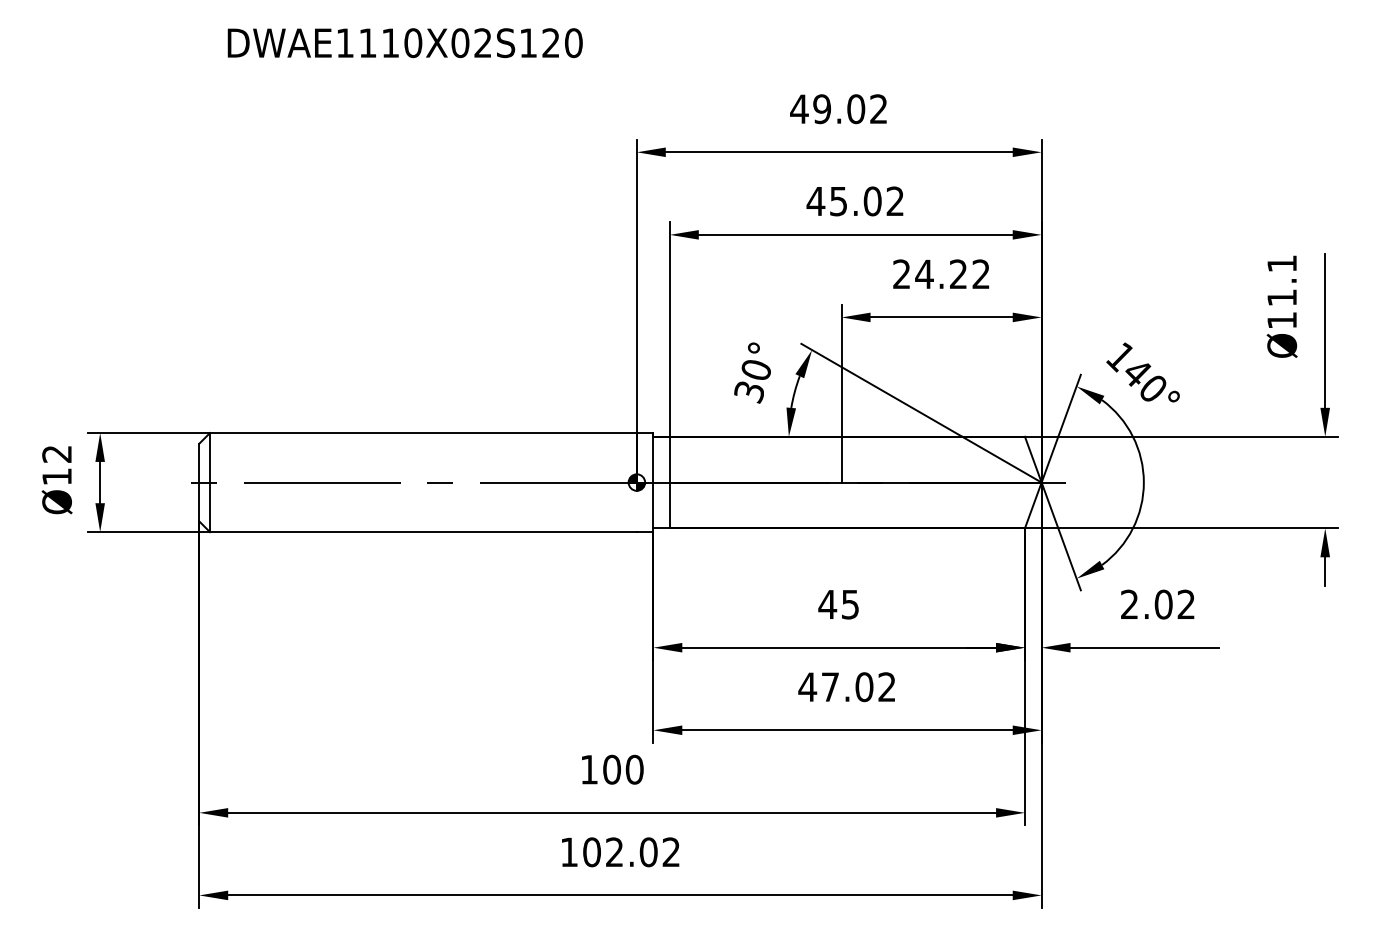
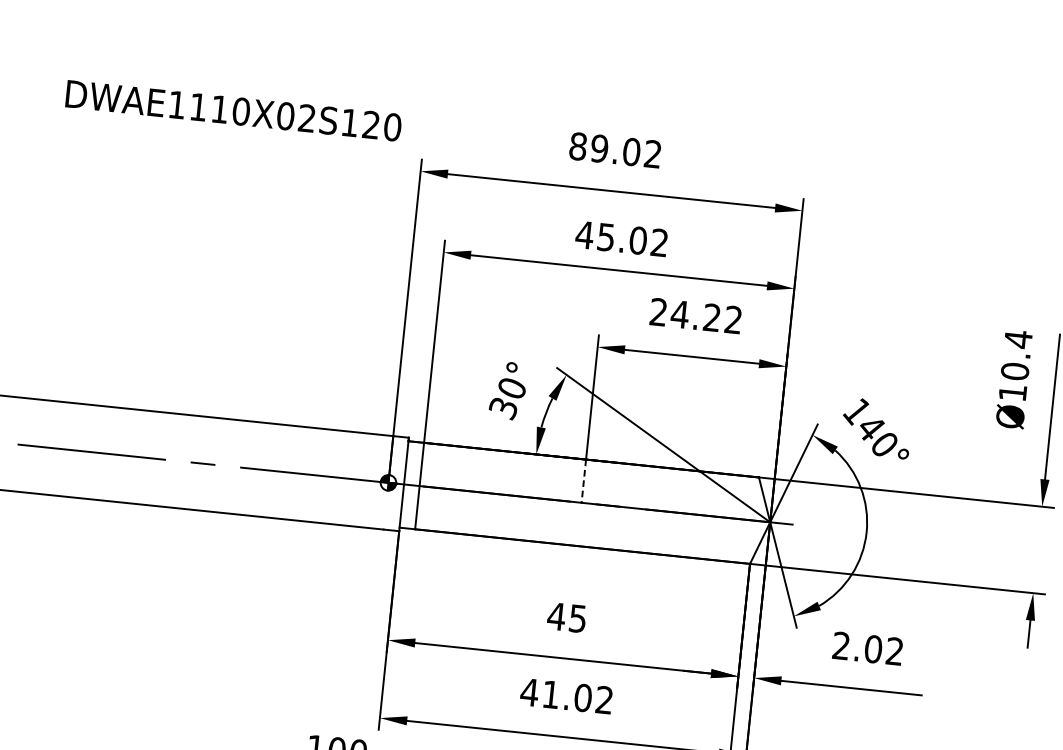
text: (404, 43) -> (233, 111), moved
text: (799, 109) -> (578, 146), 49.02 -> 89.02
text: (1282, 280) -> (1017, 355), Ø11.1 -> Ø10.4
line: (841, 459) -> (583, 481), solid -> dashed
text: (830, 686) -> (551, 694), 47.02 -> 41.02

